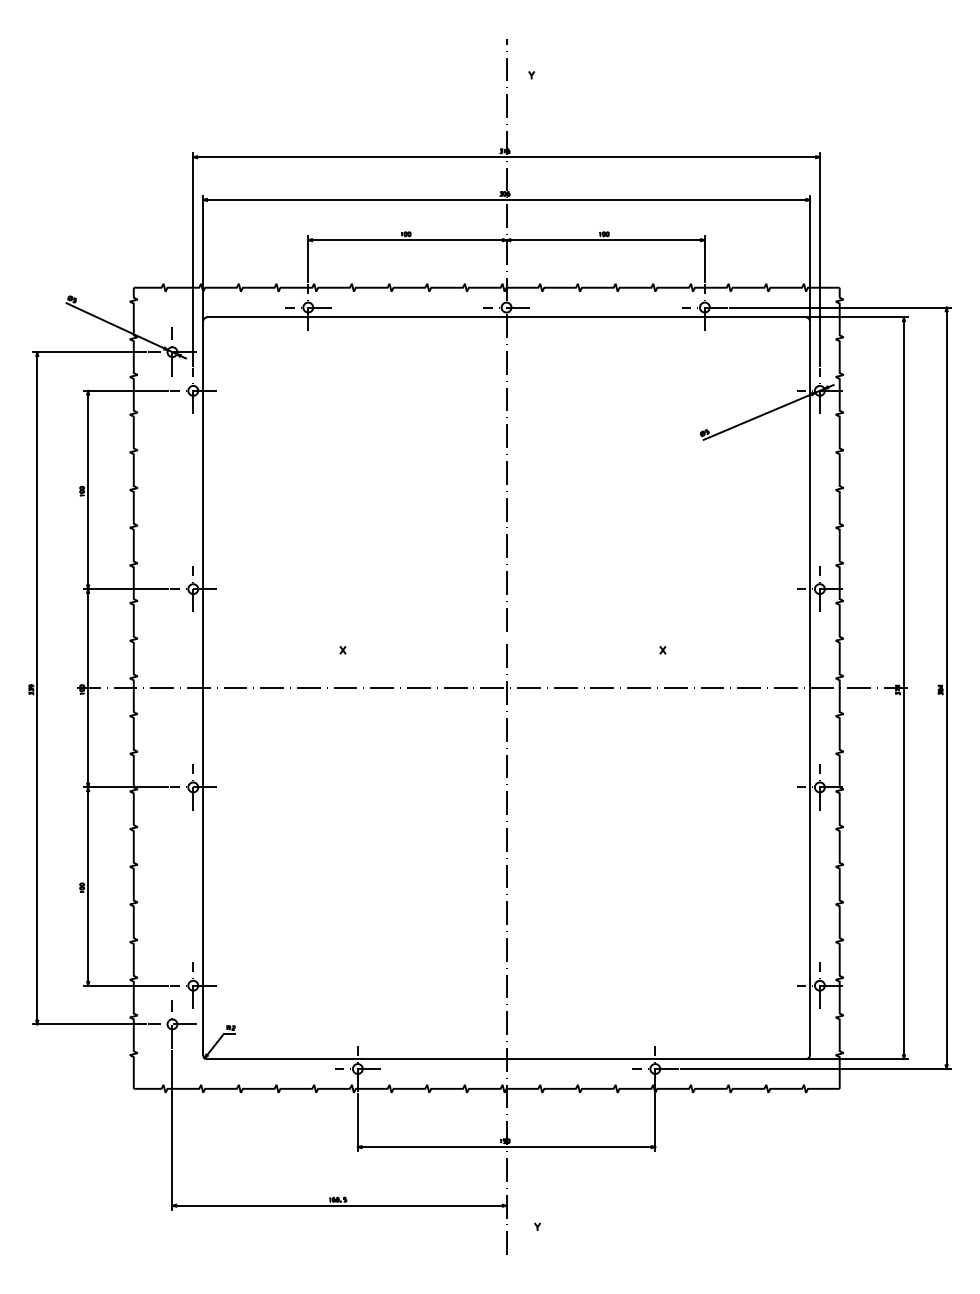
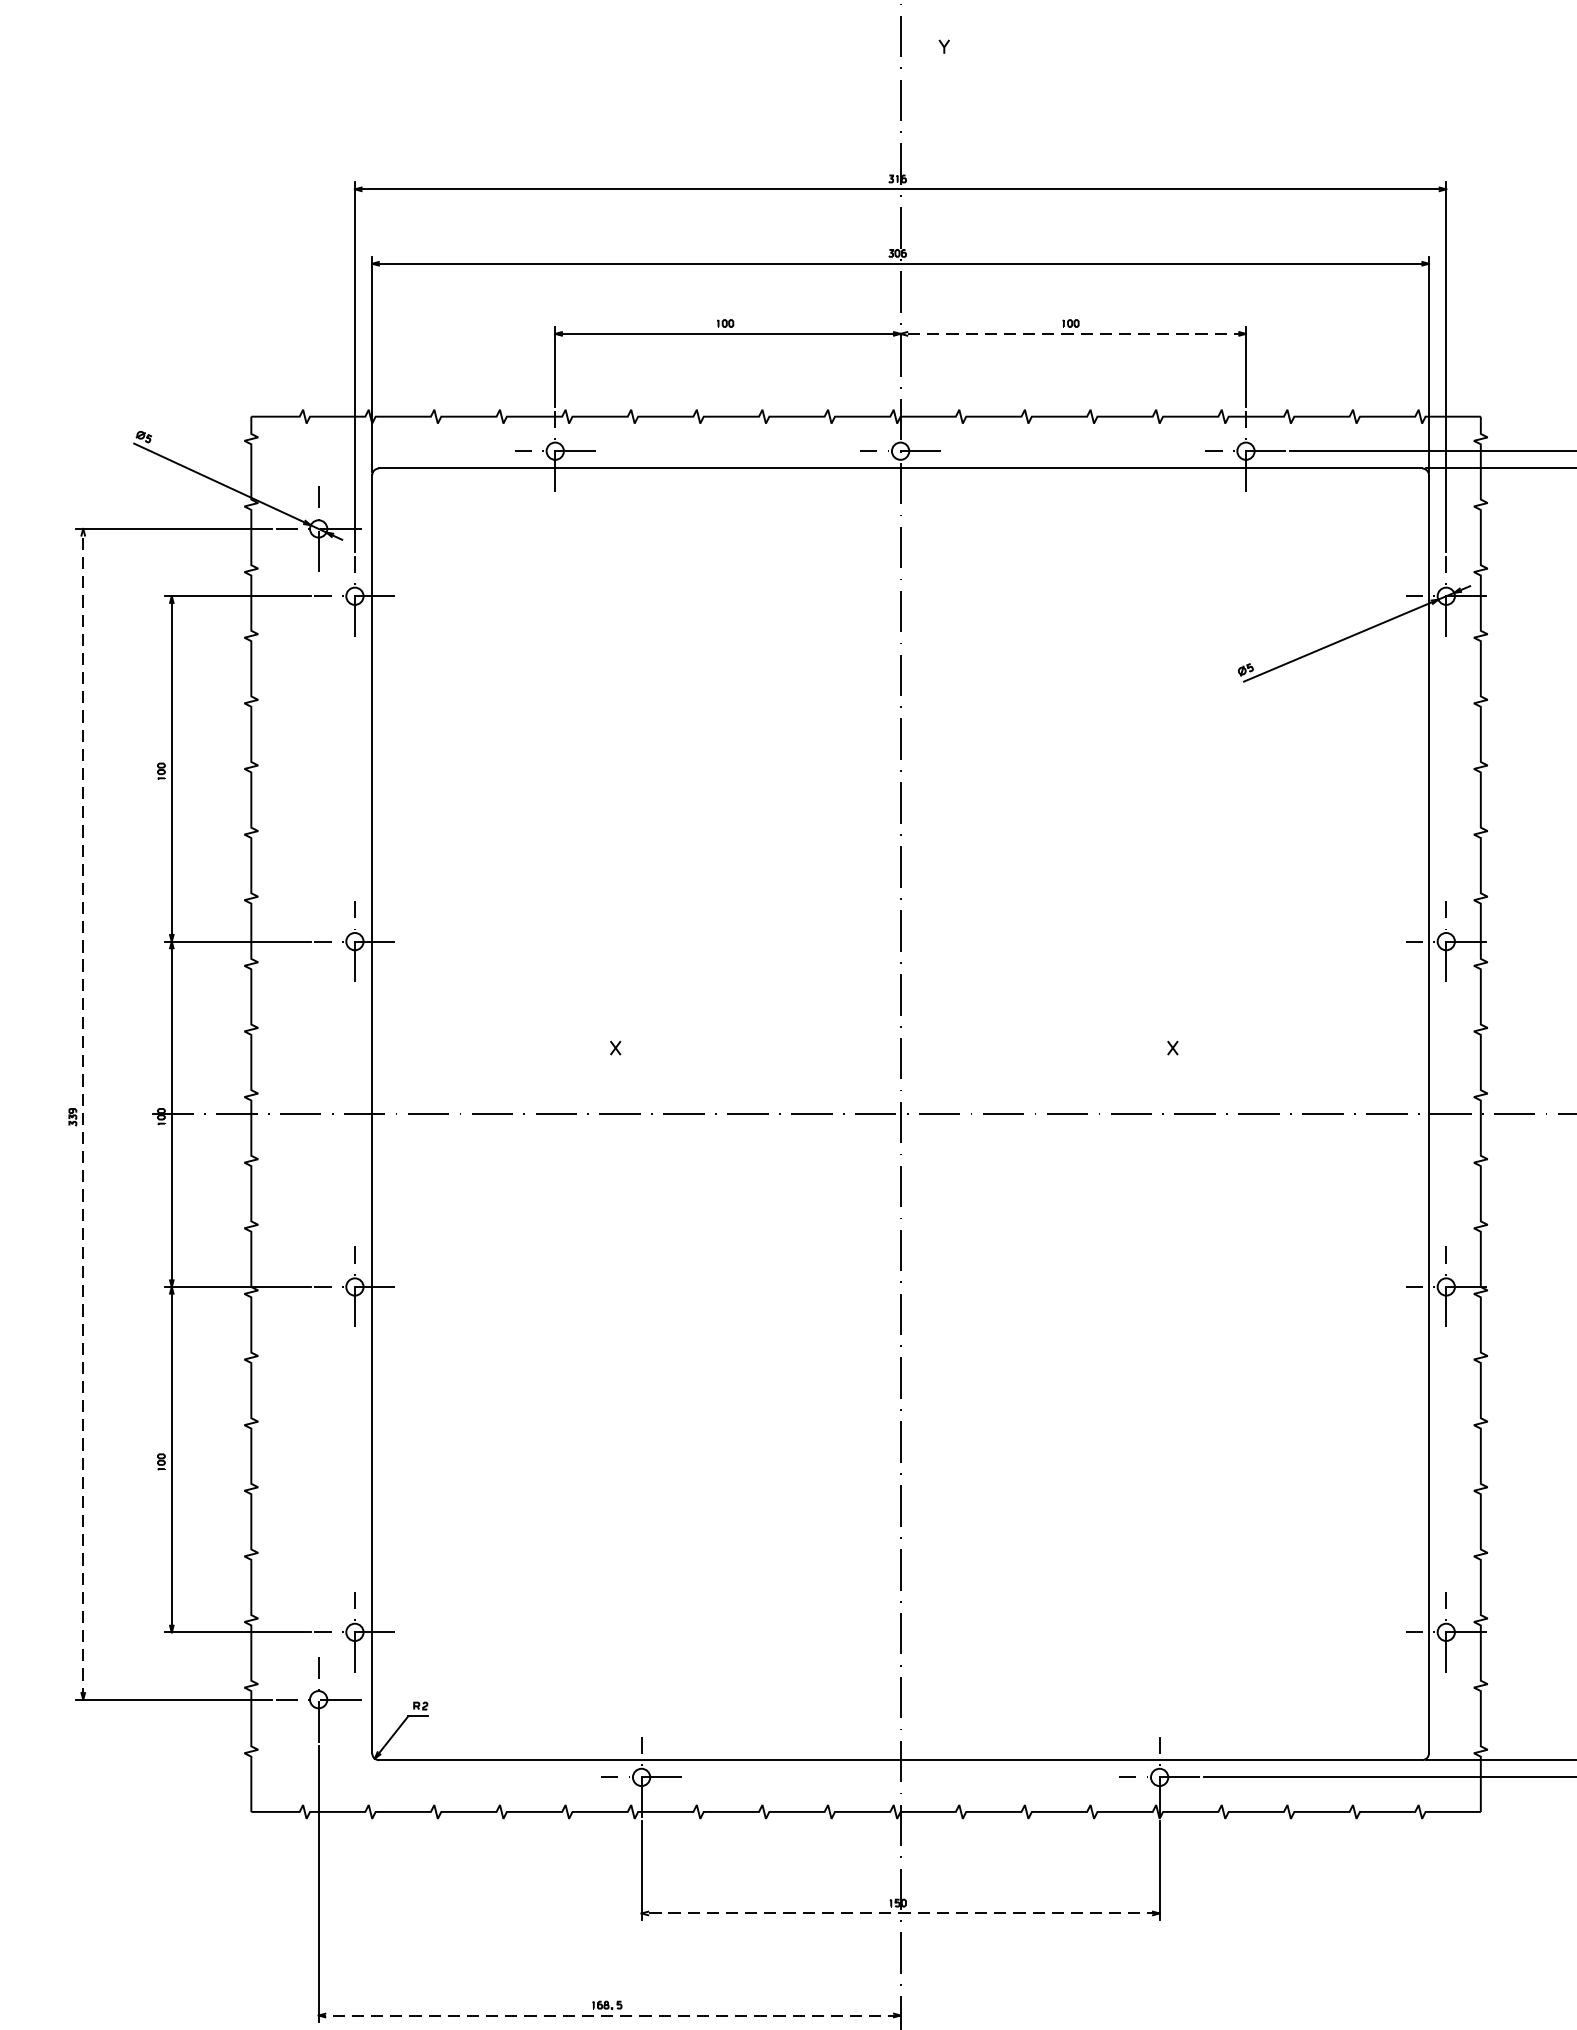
line: (605, 240) -> (1072, 334), solid -> dashed
line: (37, 687) -> (83, 1112), solid -> dashed
line: (506, 1147) -> (900, 1914), solid -> dashed
line: (339, 1205) -> (609, 2015), solid -> dashed

